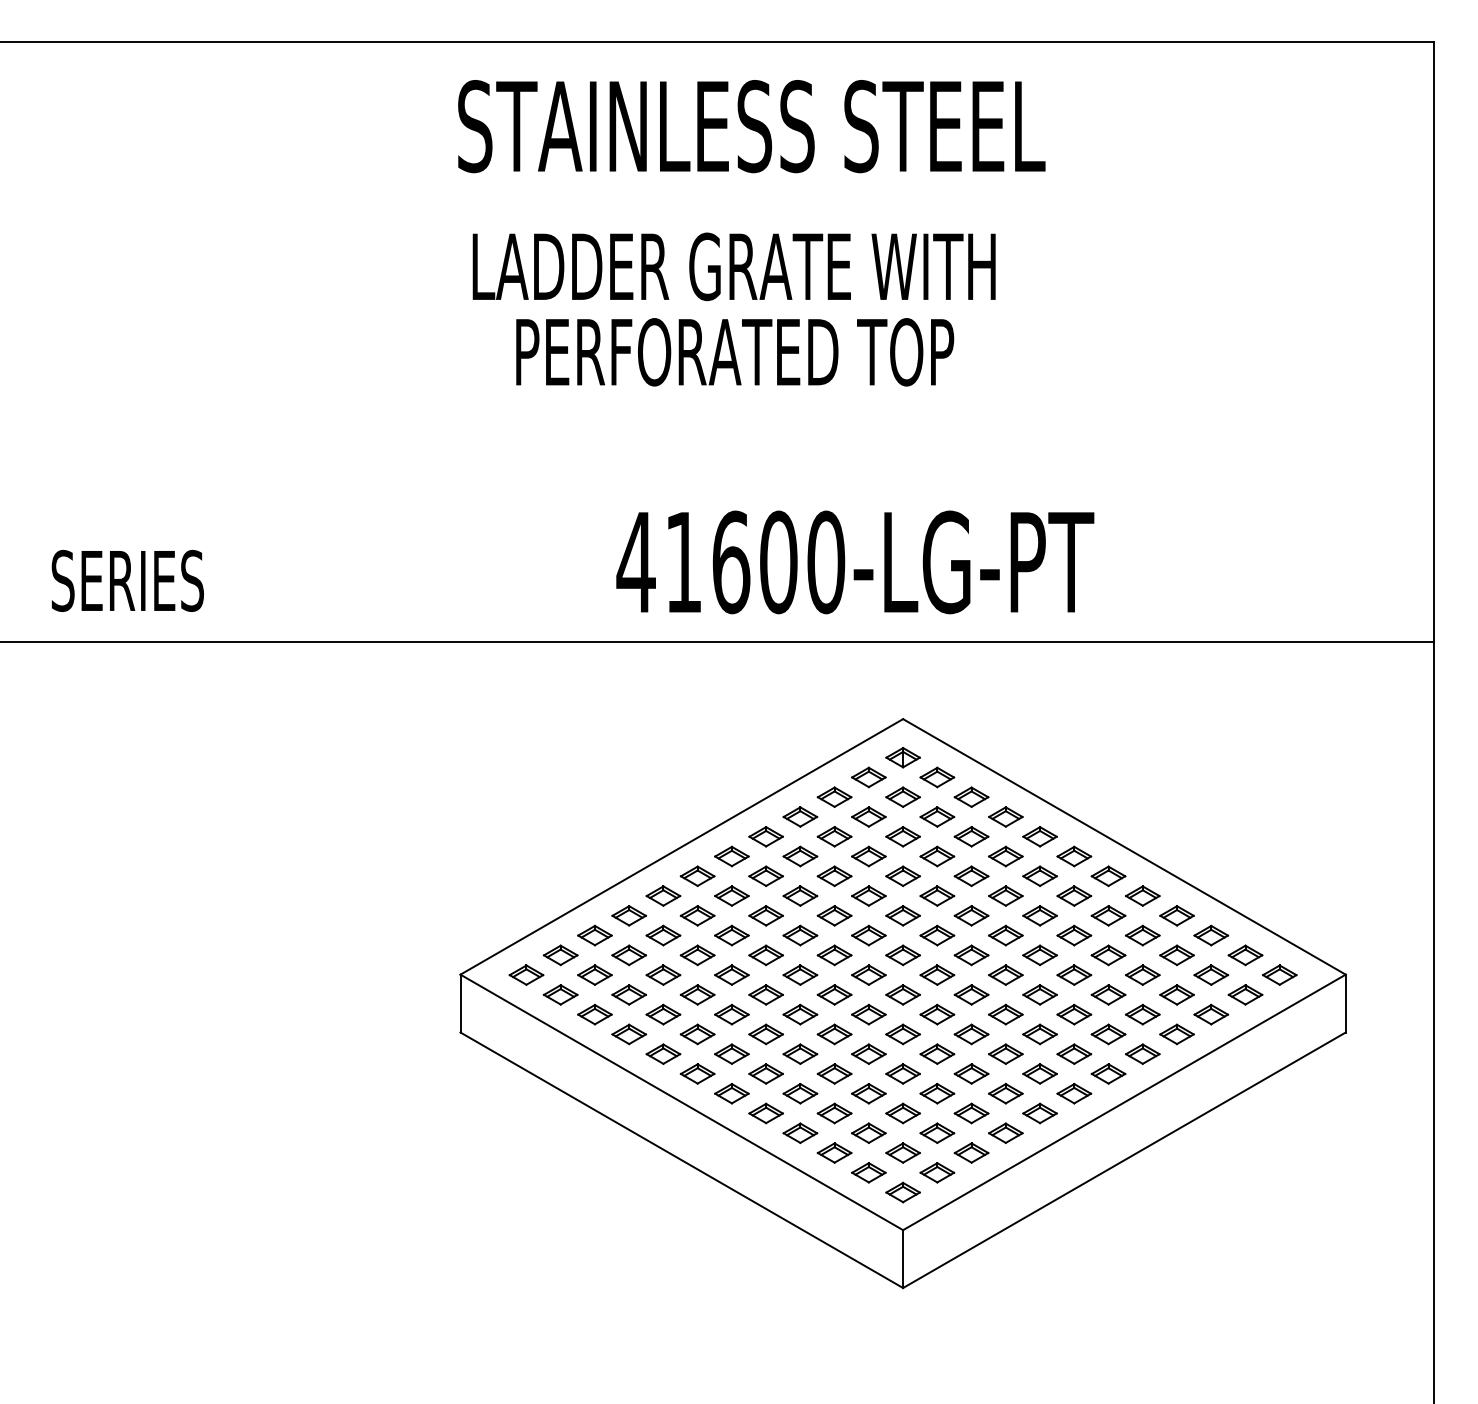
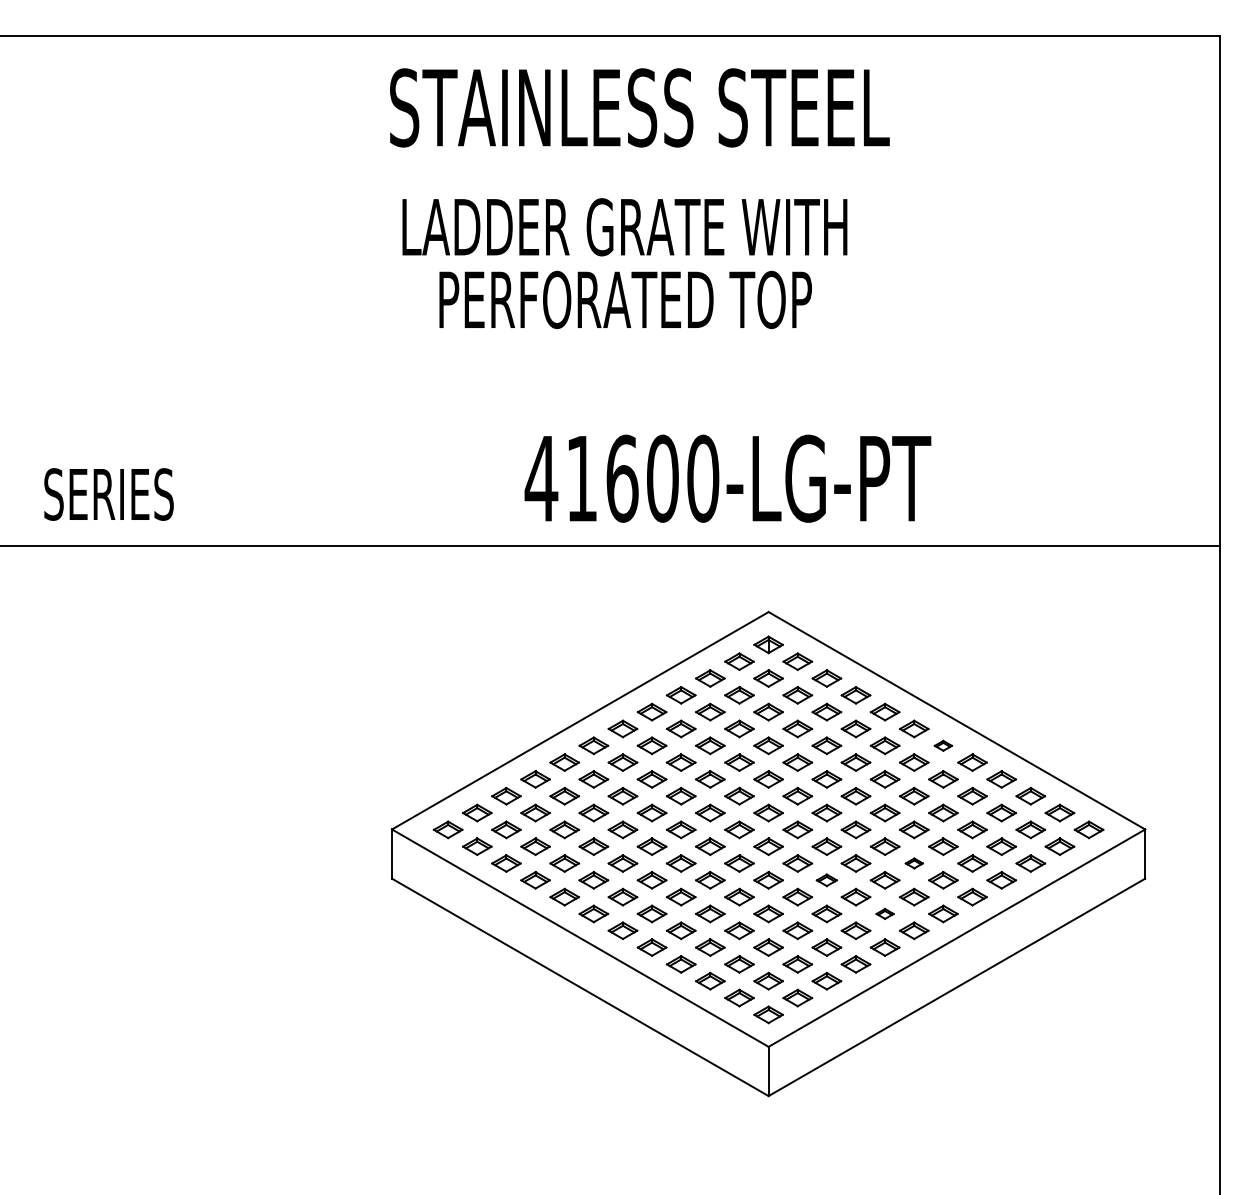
part: (1108, 876) -> (943, 745), size x0.6
part: (1074, 1014) -> (914, 863), size x0.6
part: (971, 1034) -> (826, 880), size x0.7
part: (1039, 1073) -> (884, 913), size x0.6

